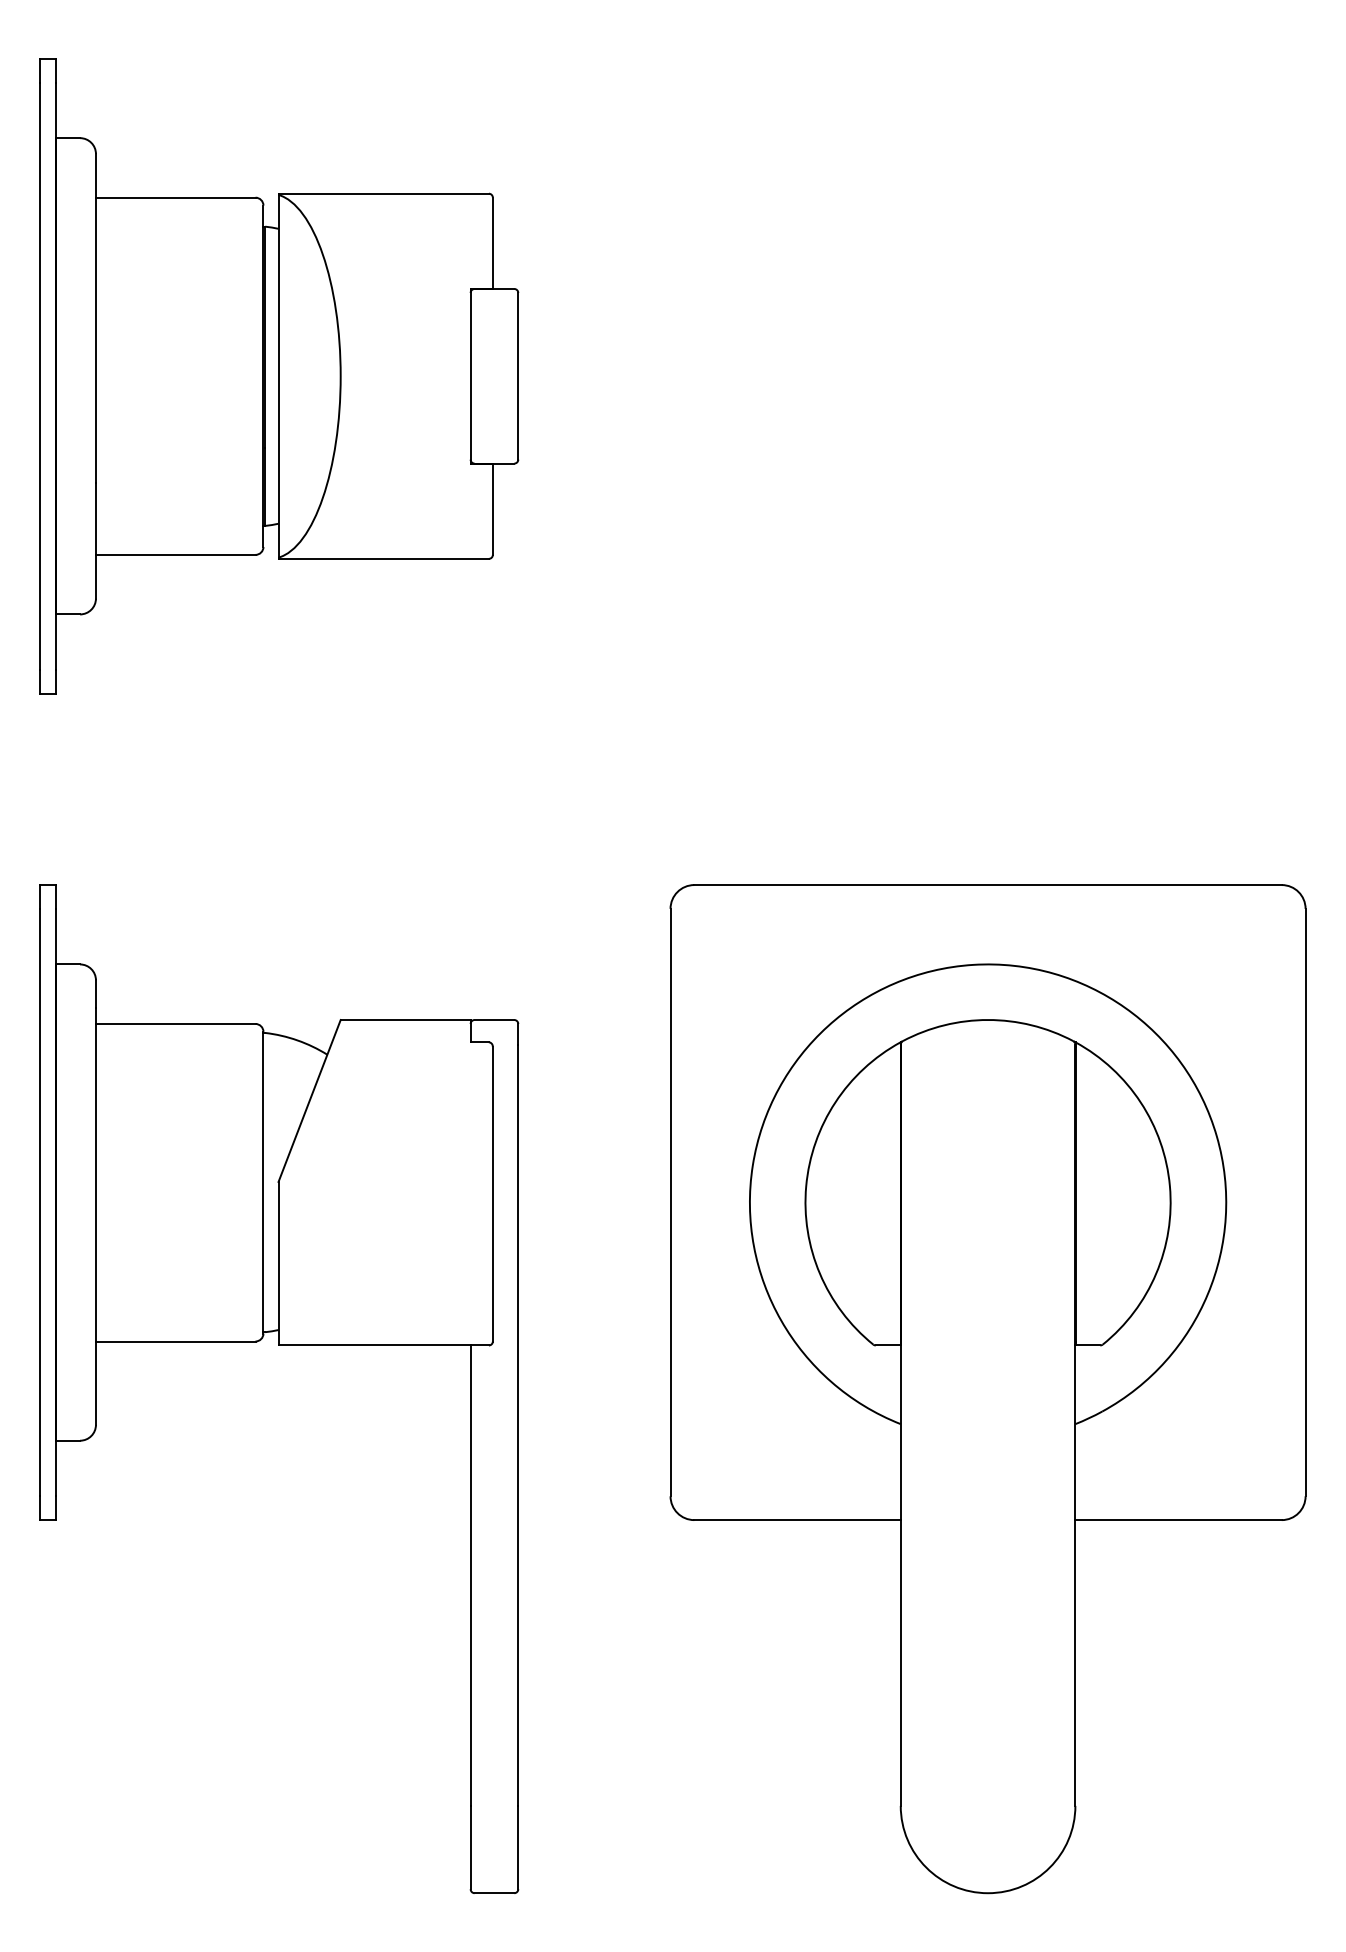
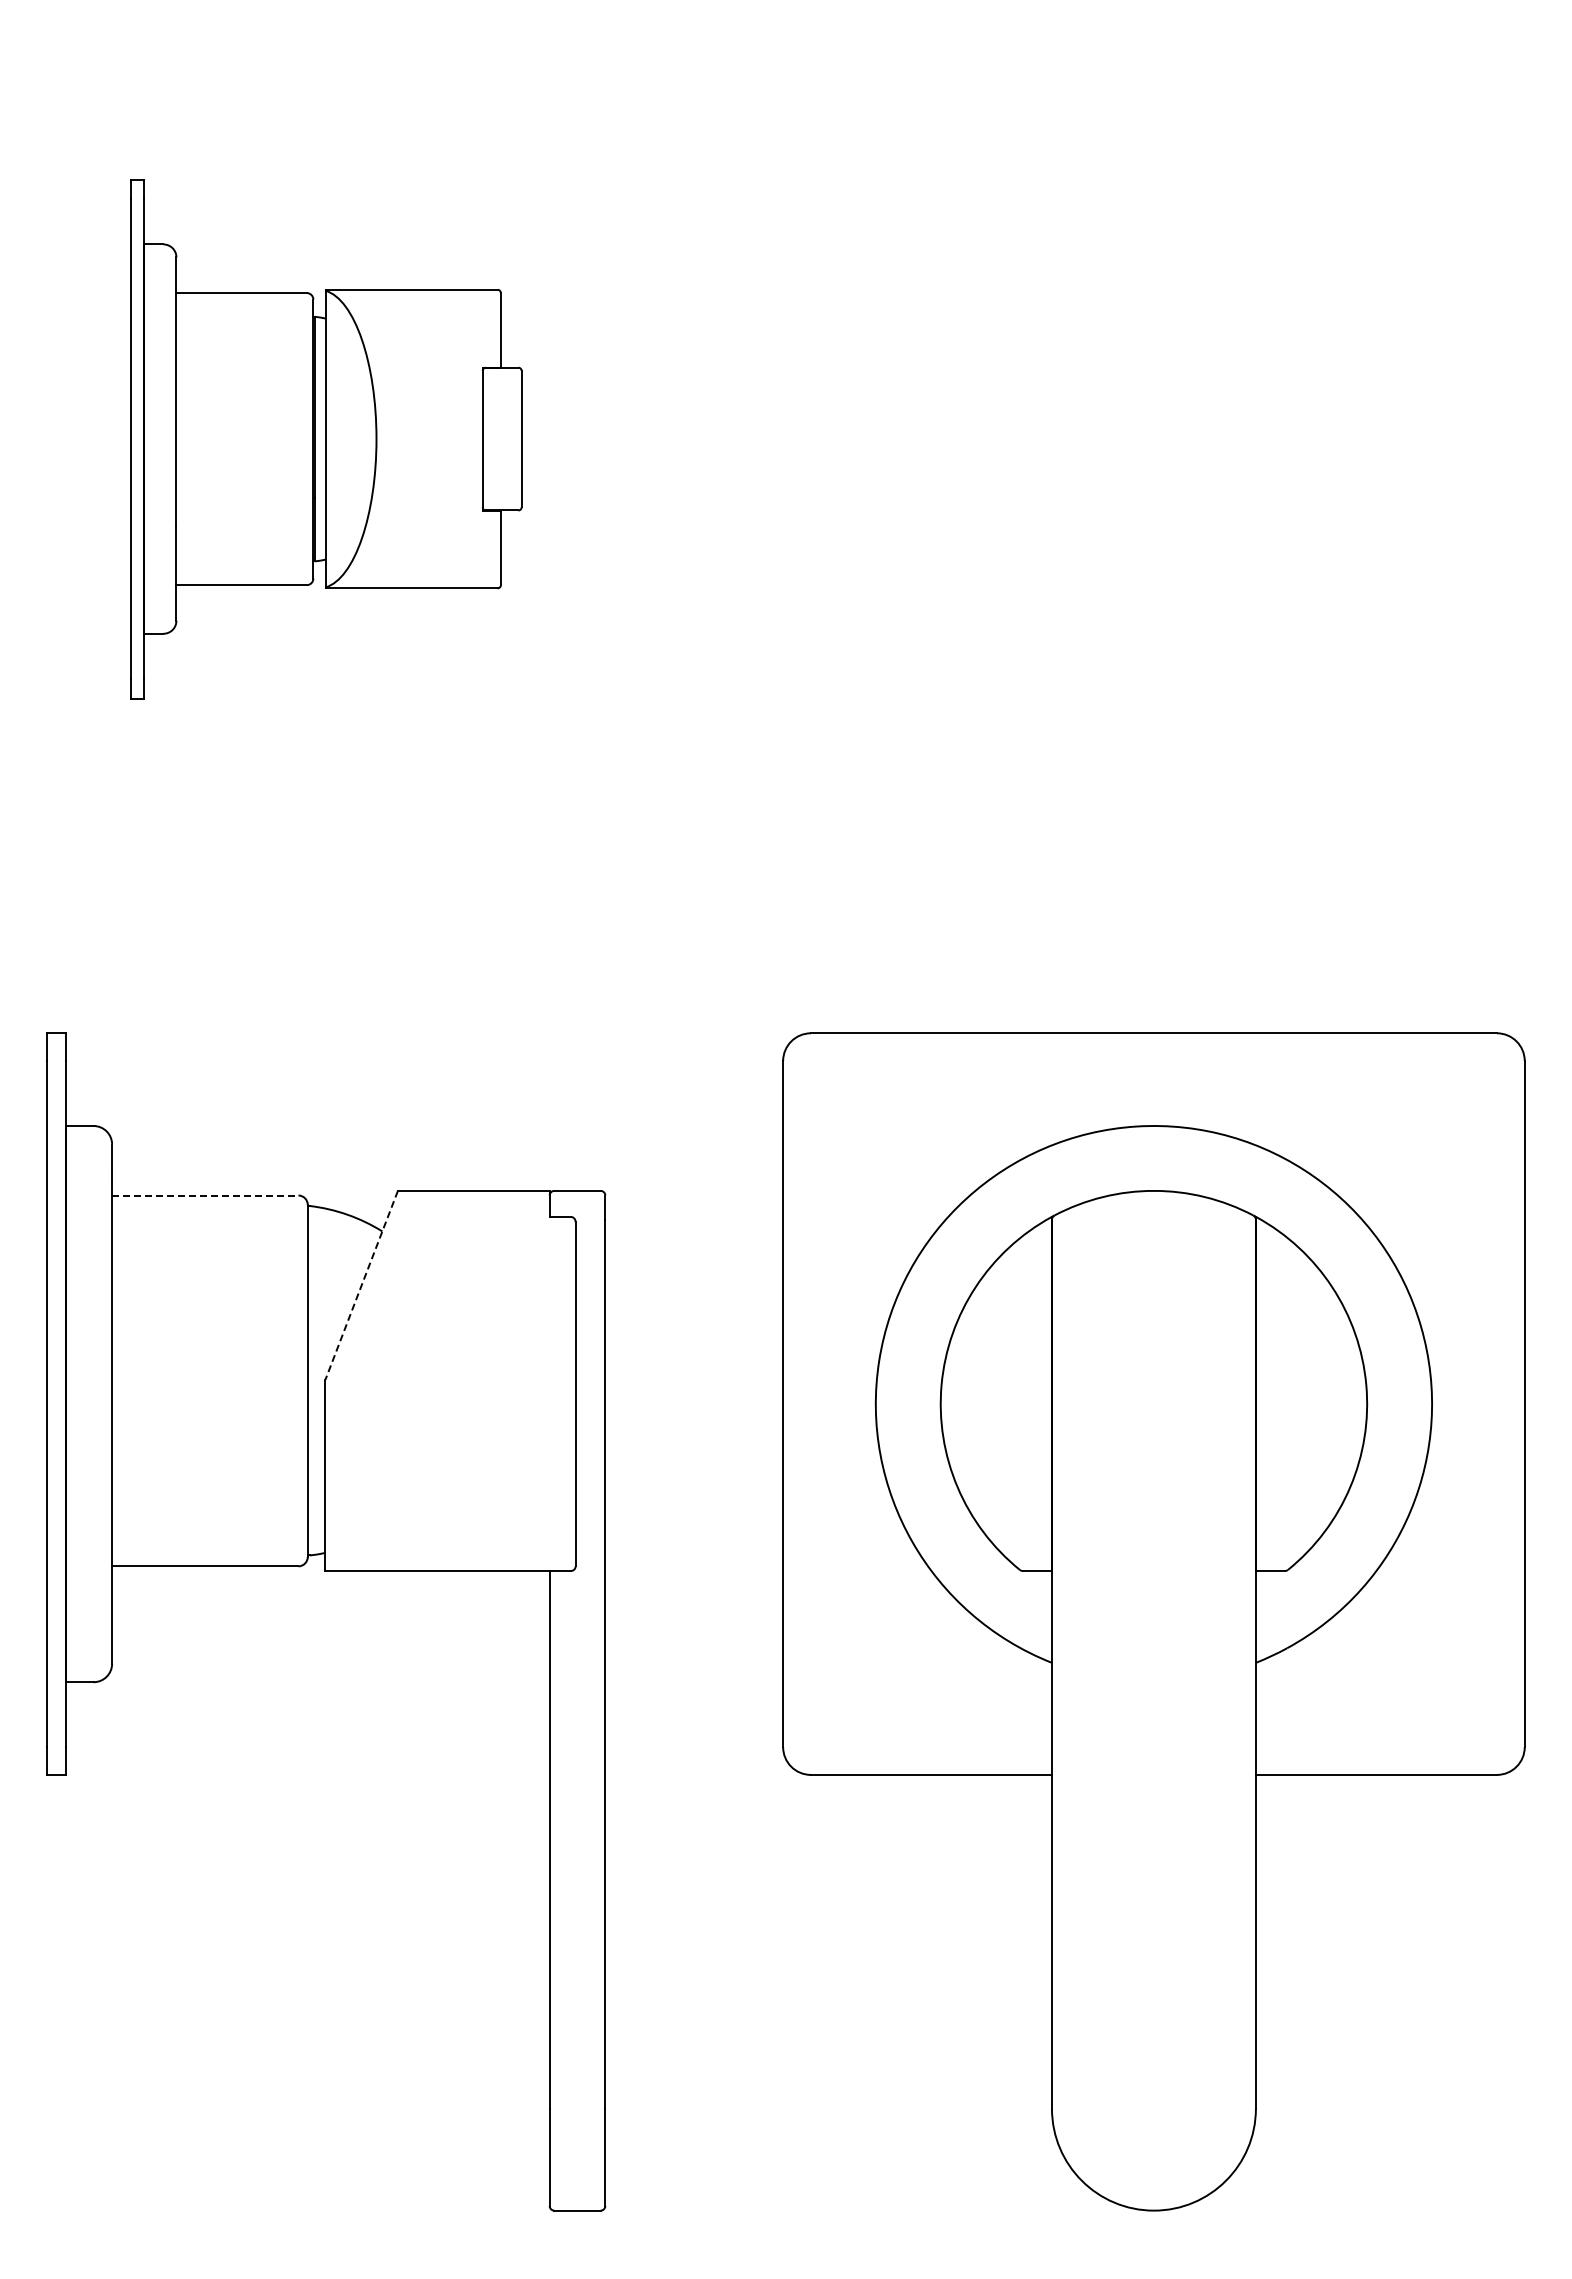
part: (279, 375) -> (326, 438), size x0.7
line: (175, 1023) -> (205, 1195), solid -> dashed
line: (309, 1101) -> (361, 1285), solid -> dashed

